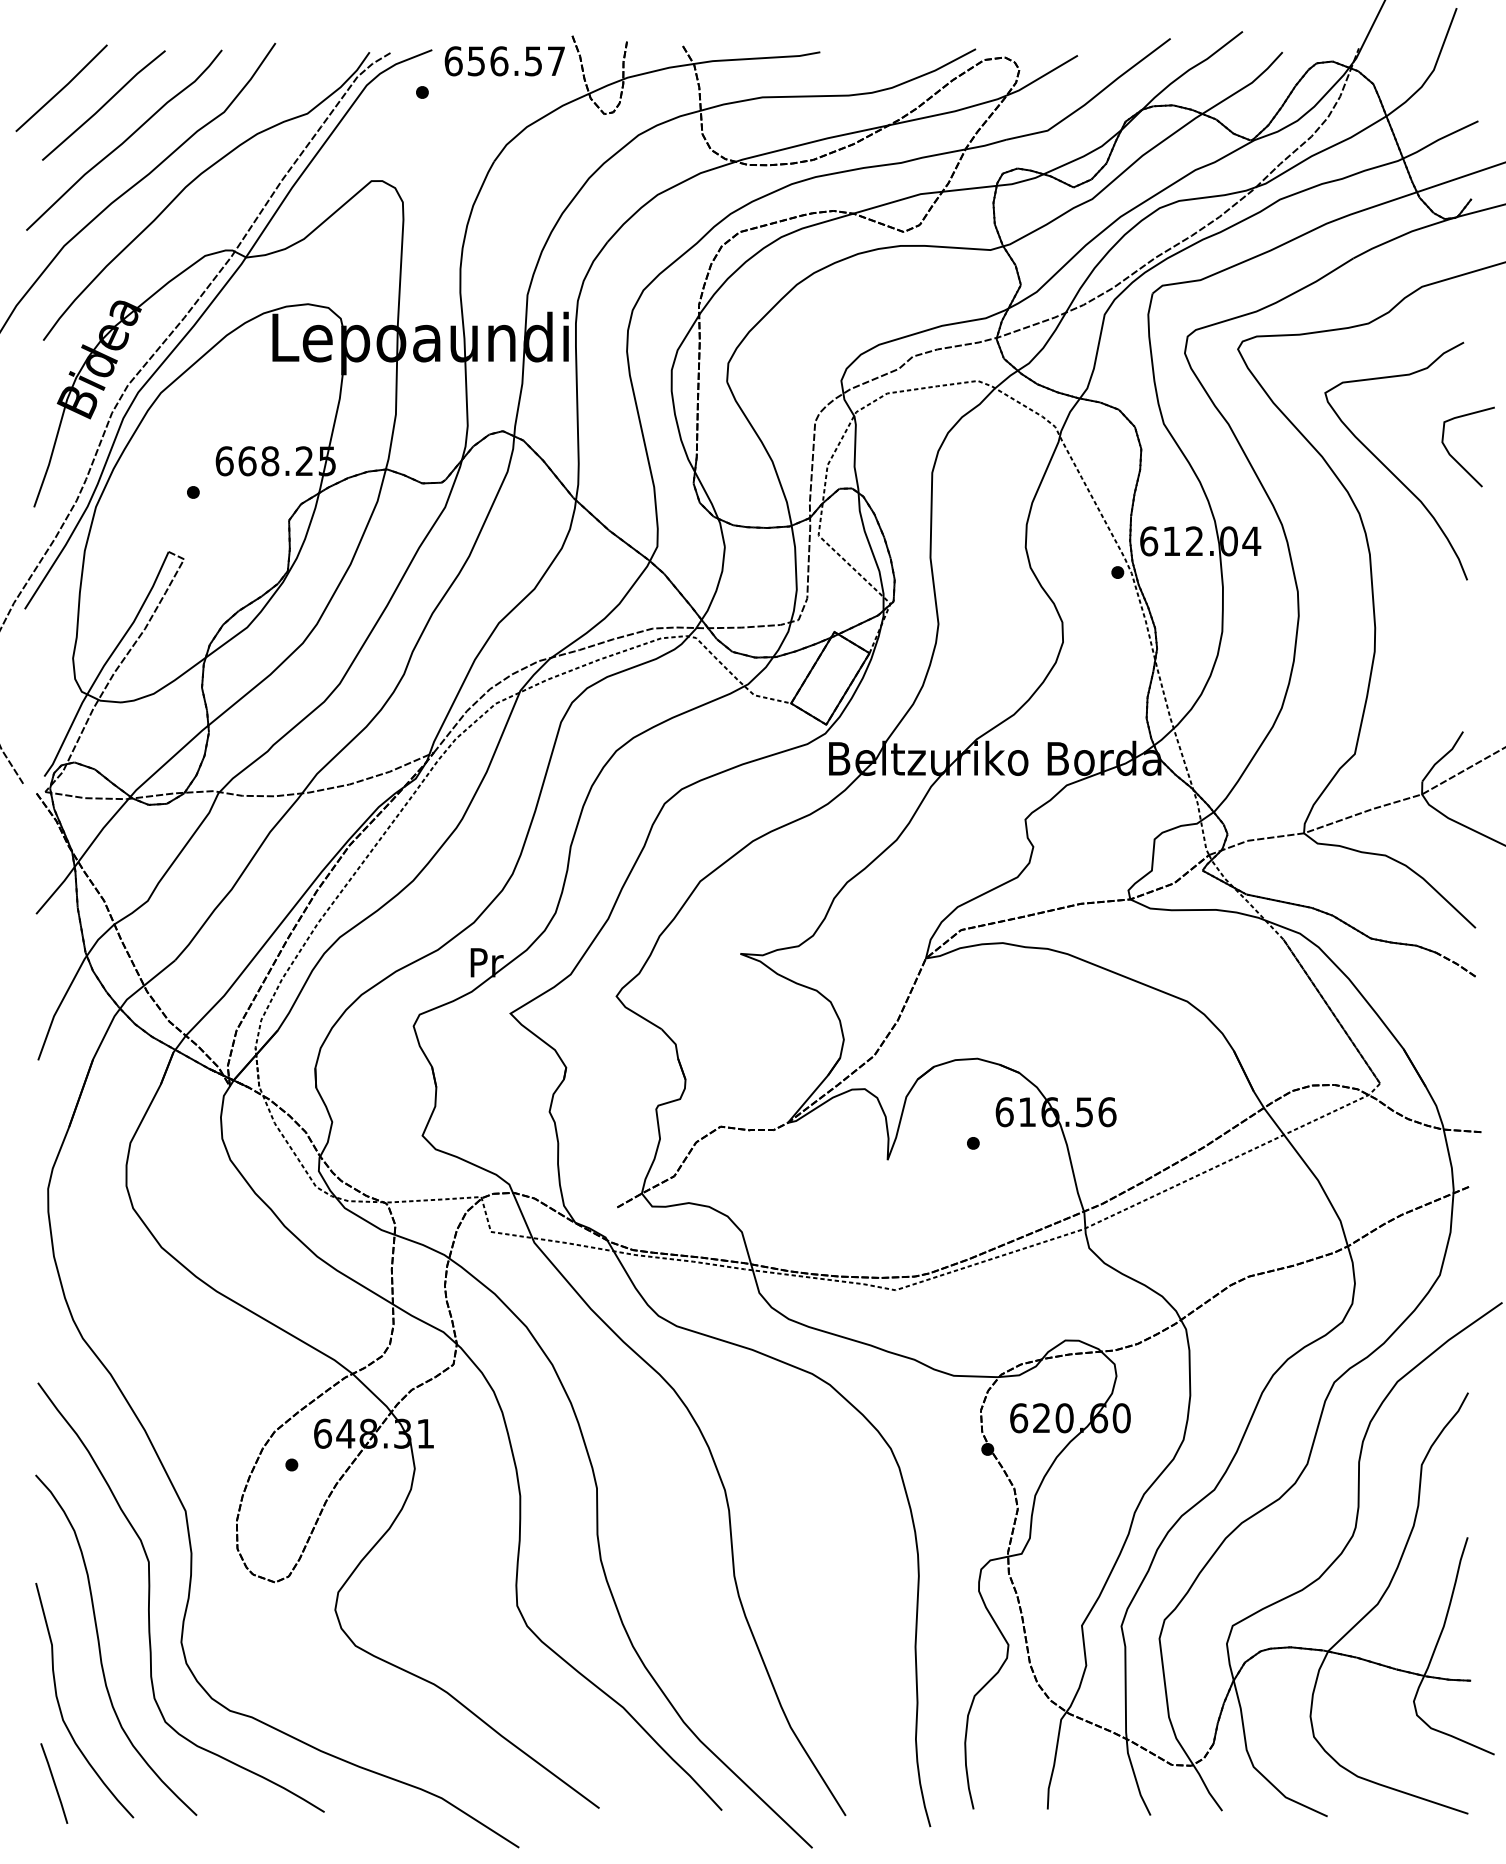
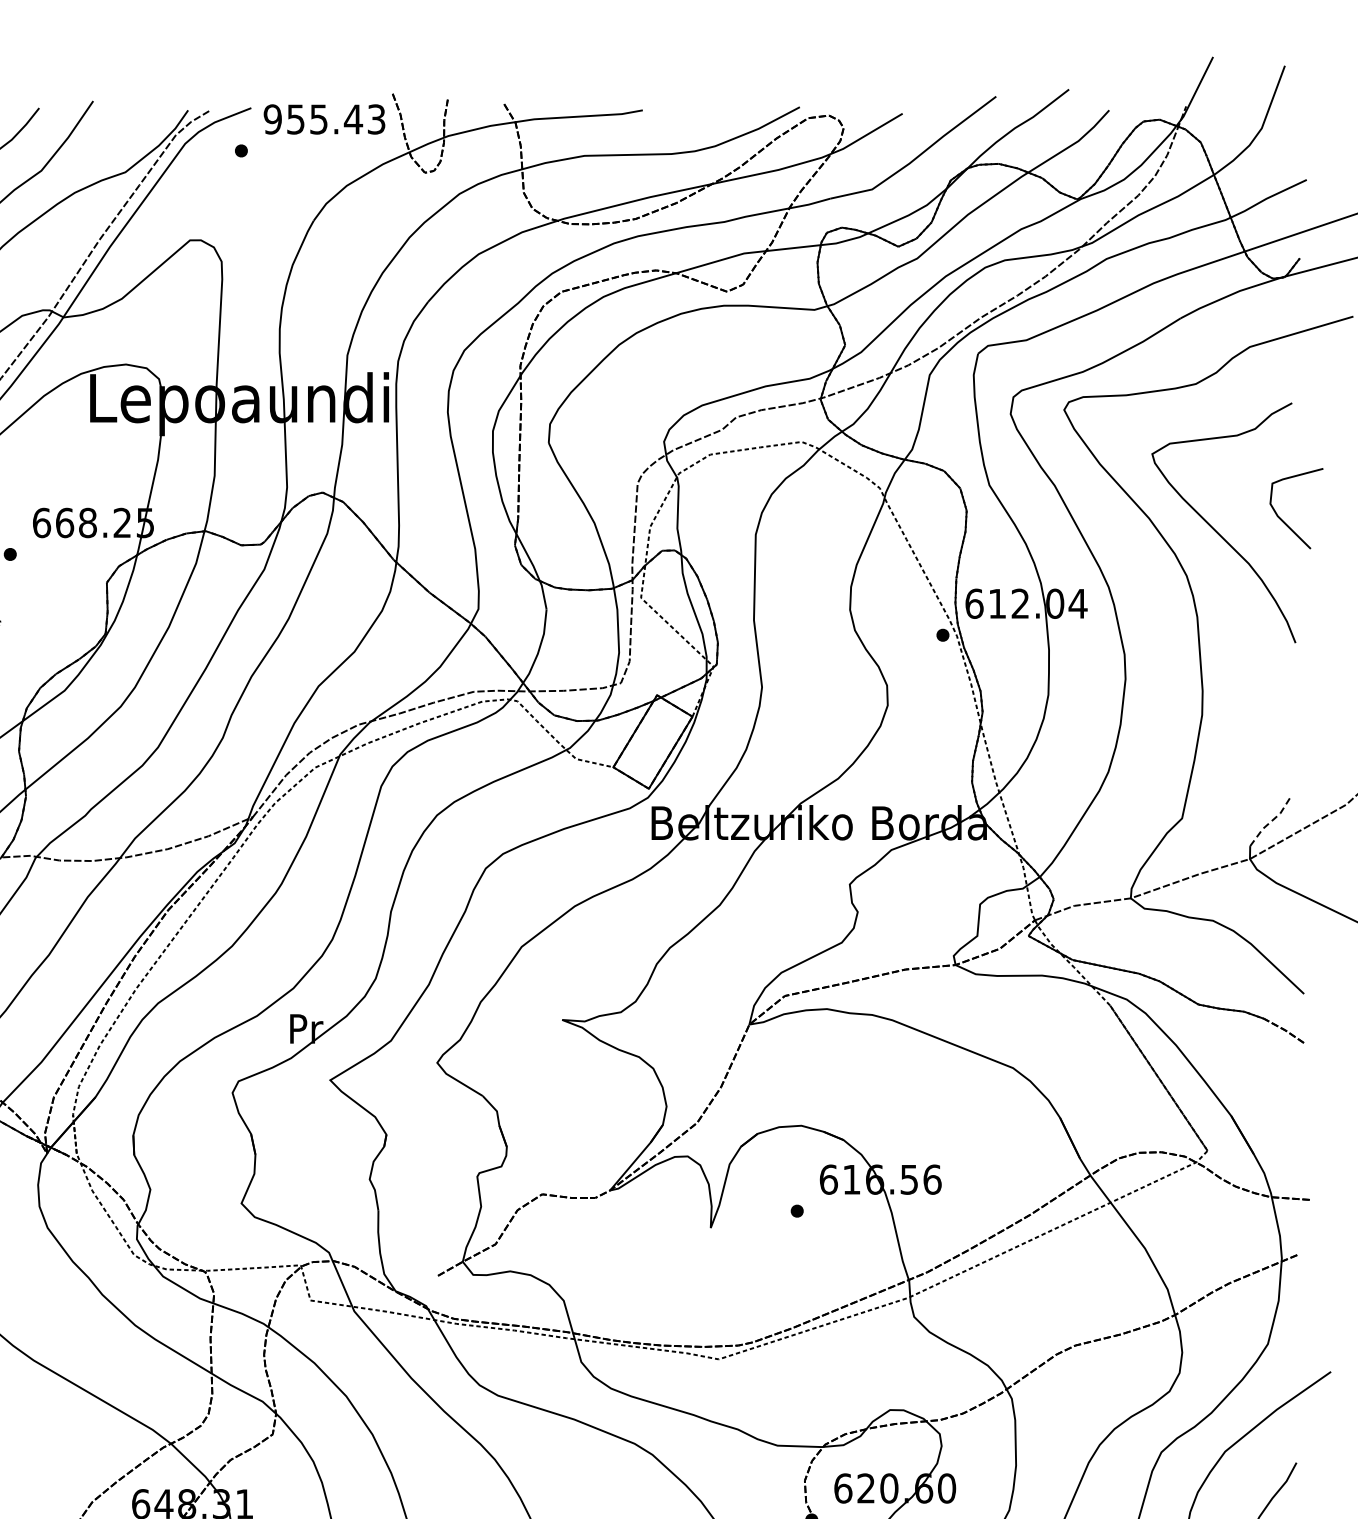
text: (504, 61) -> (324, 119), 656.57 -> 955.43
line: (1443, 756) -> (1271, 820), solid -> dashed

